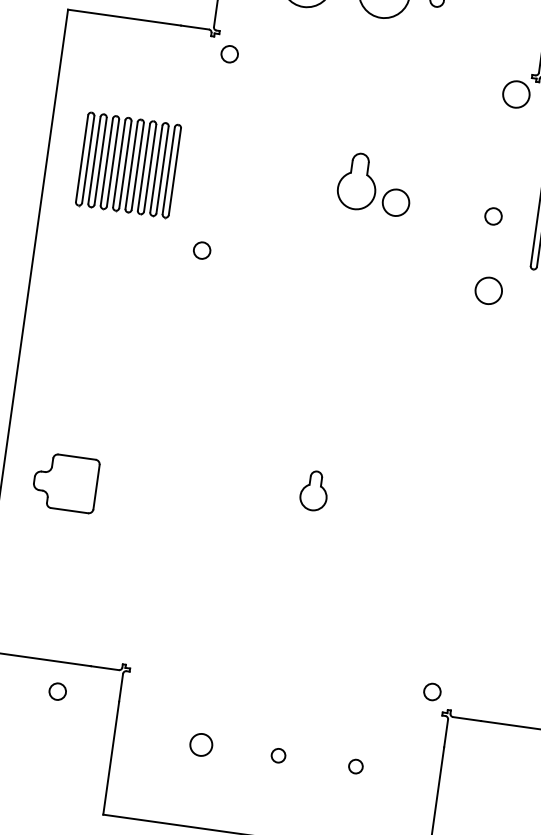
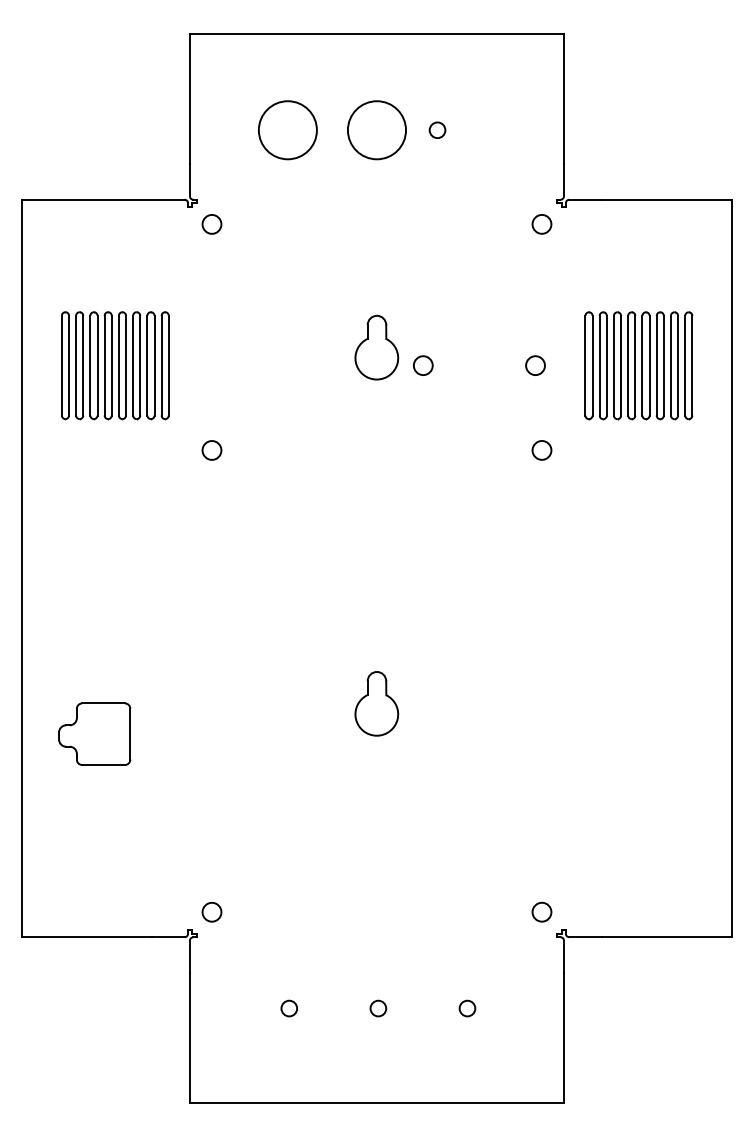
circle: (516, 93) -> (541, 223), size x0.62
circle: (395, 202) -> (422, 365), size x0.62
circle: (488, 290) -> (541, 449), size x0.62
part: (314, 490) -> (376, 703), size x1.43
circle: (57, 690) -> (211, 911), moved
circle: (200, 744) -> (288, 1008), size x0.62

